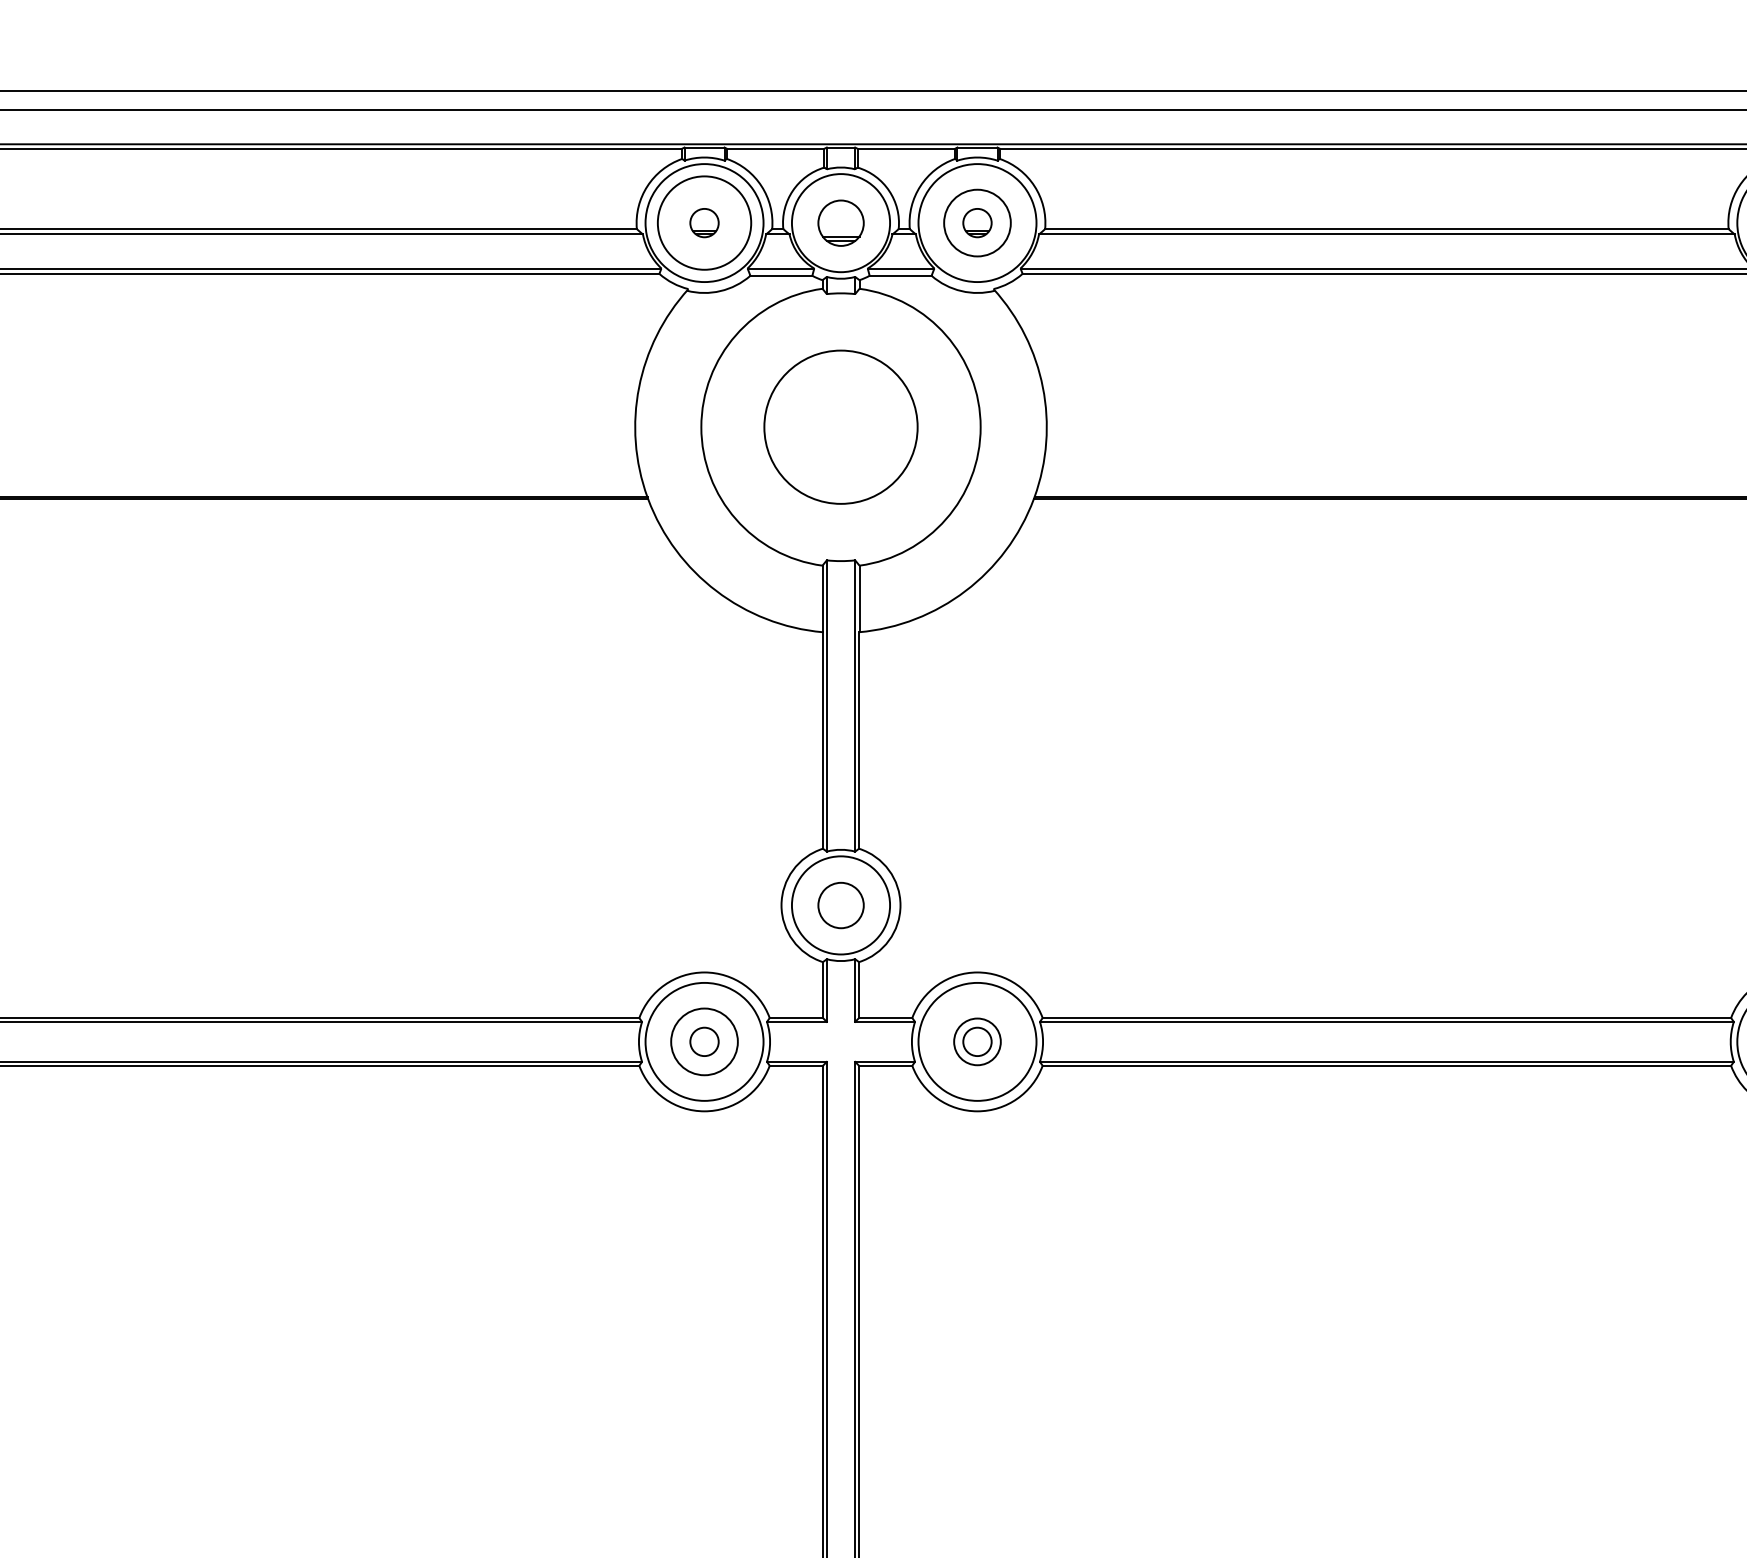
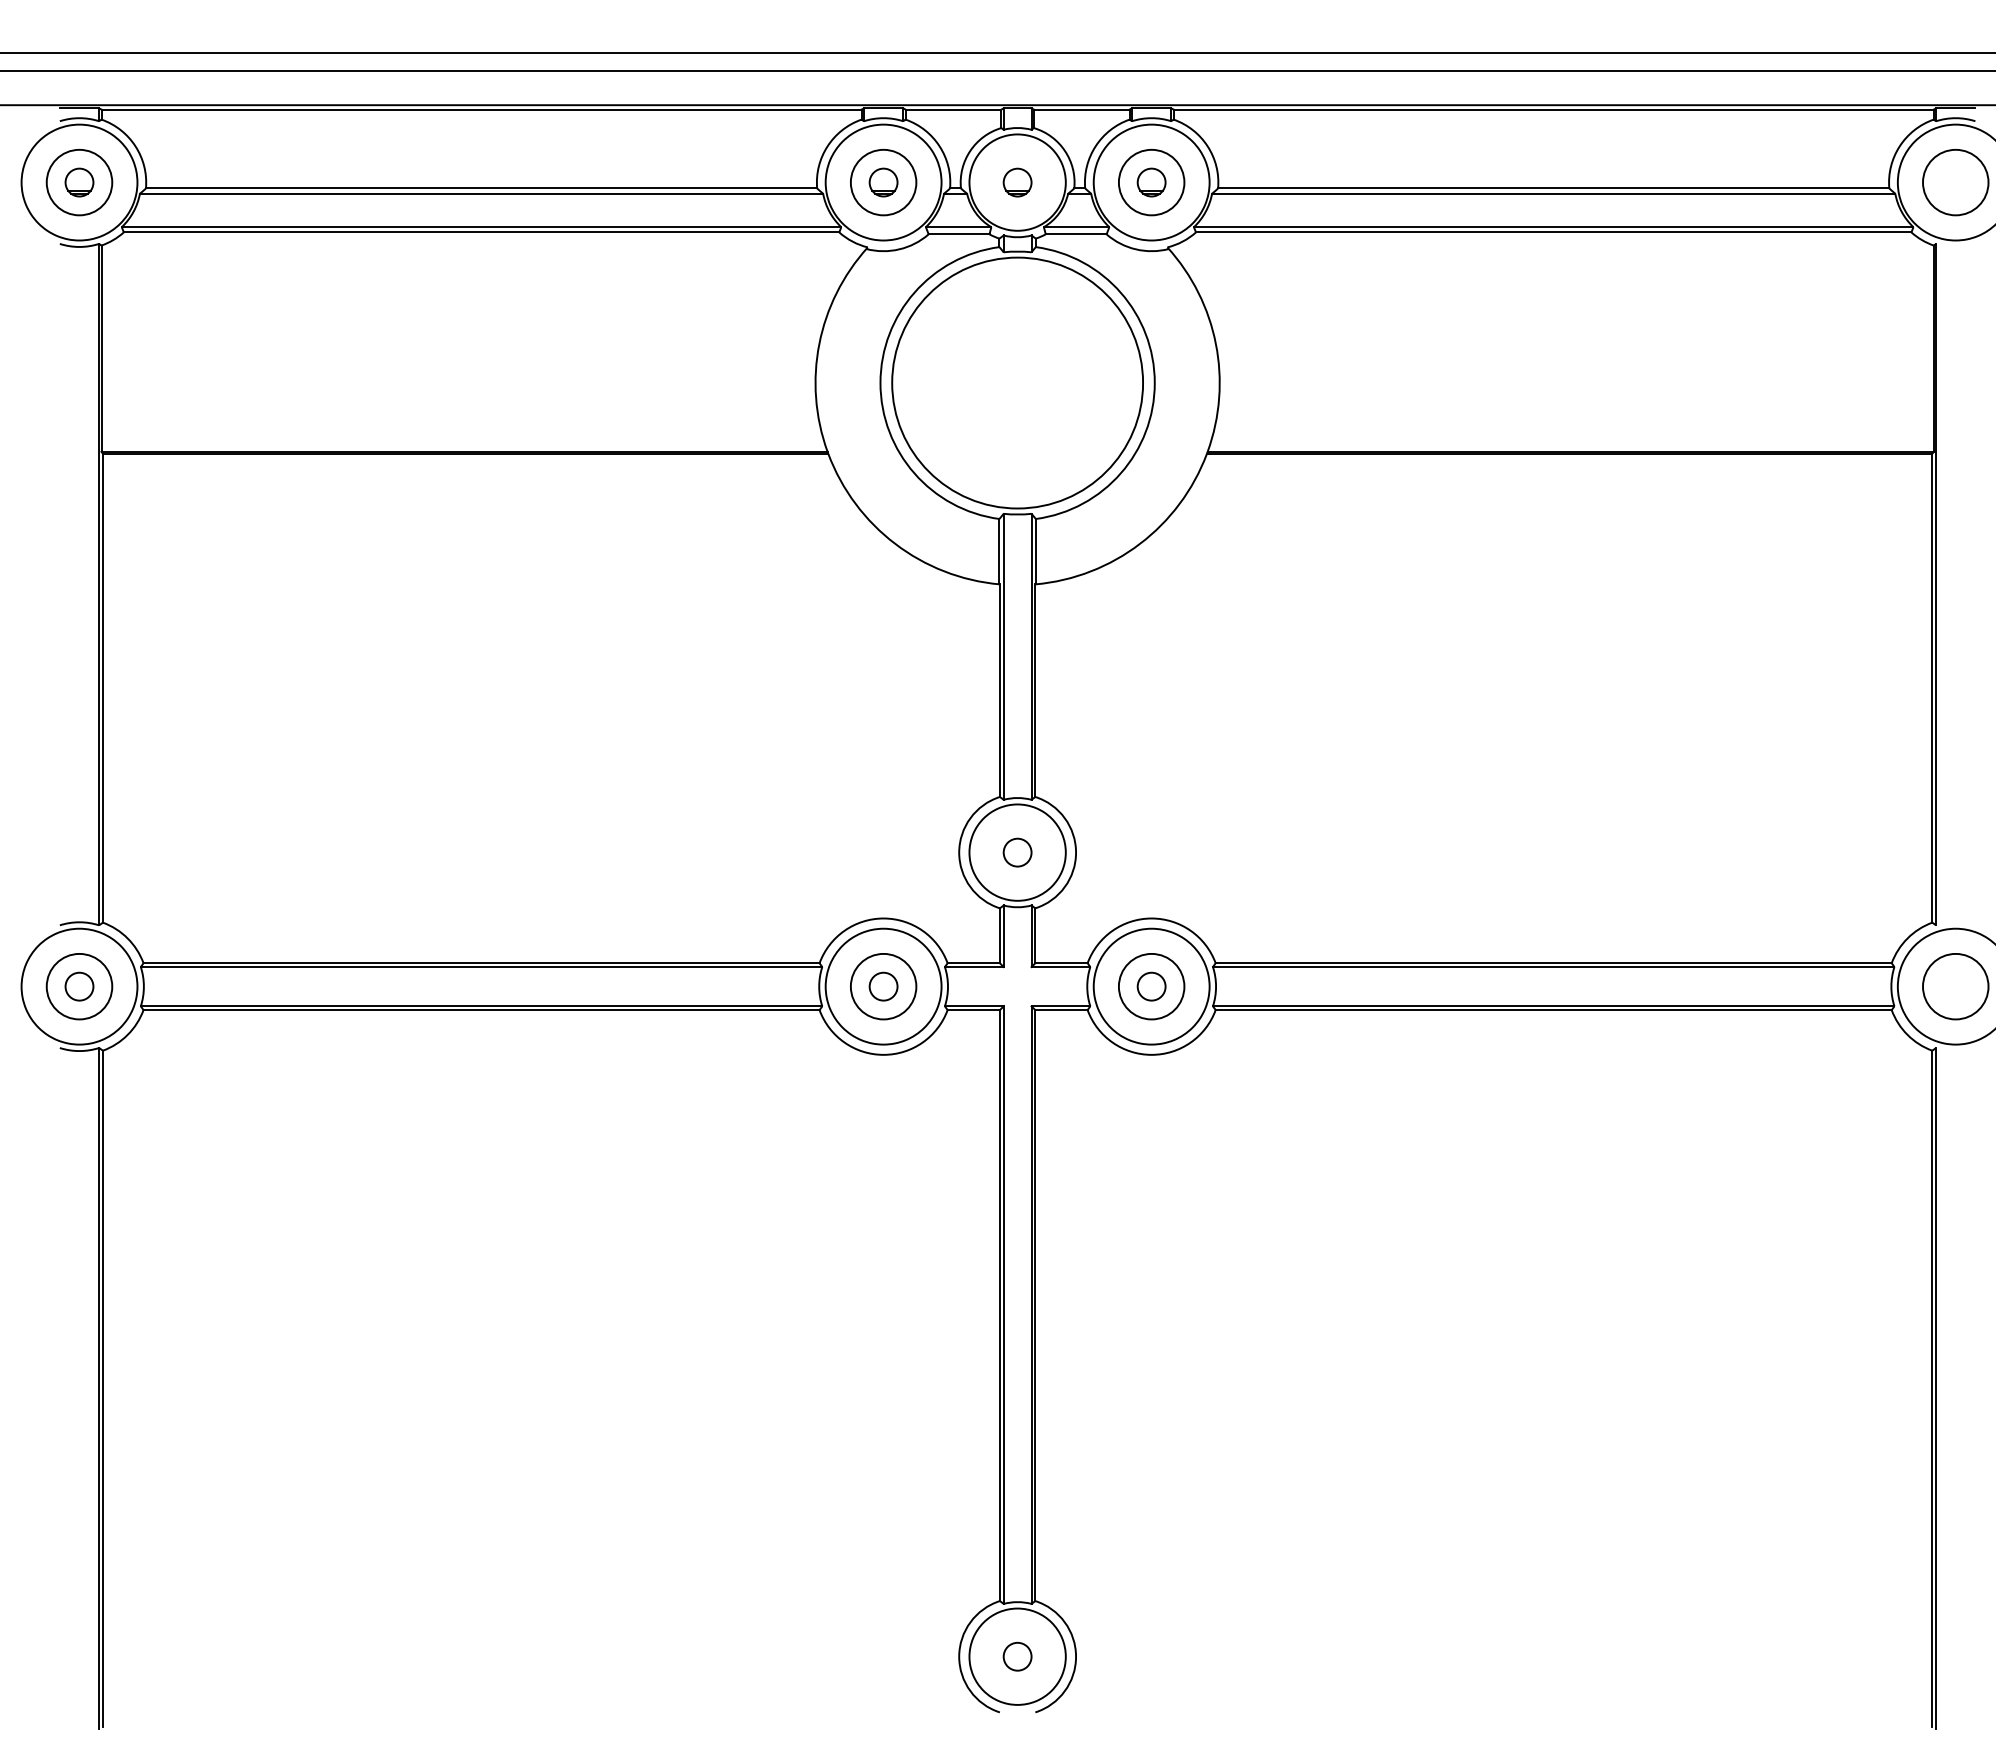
circle: (704, 223) -> (883, 182), size x0.71
part: (840, 223) -> (1017, 182), size x0.62
circle: (840, 426) -> (1017, 382), size x1.67
part: (840, 905) -> (1017, 852), size x0.62
circle: (977, 1041) -> (1151, 986), size x1.43

